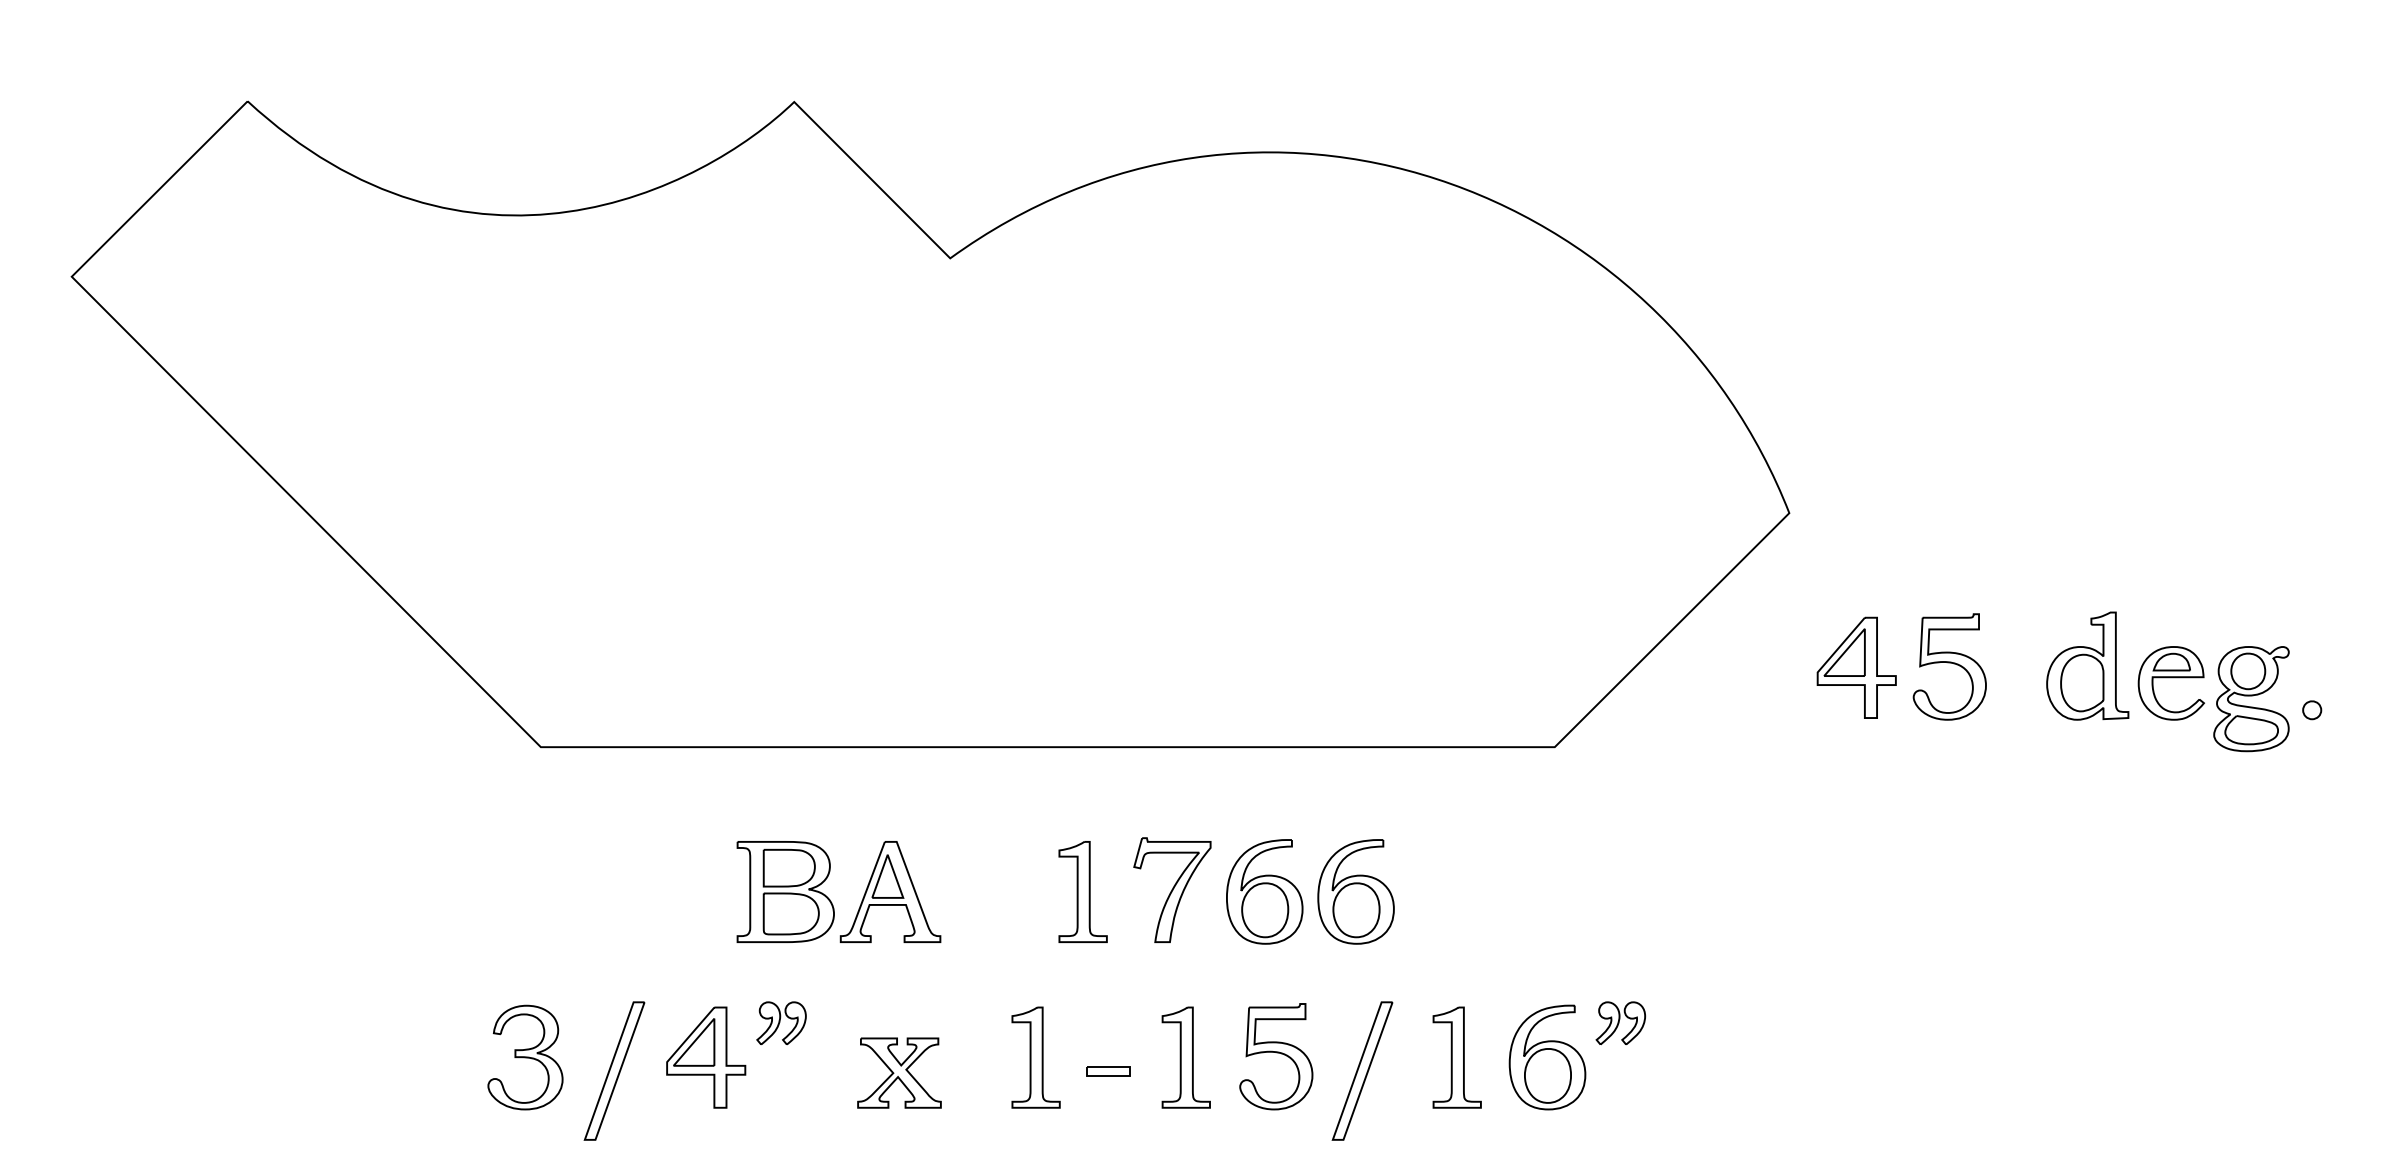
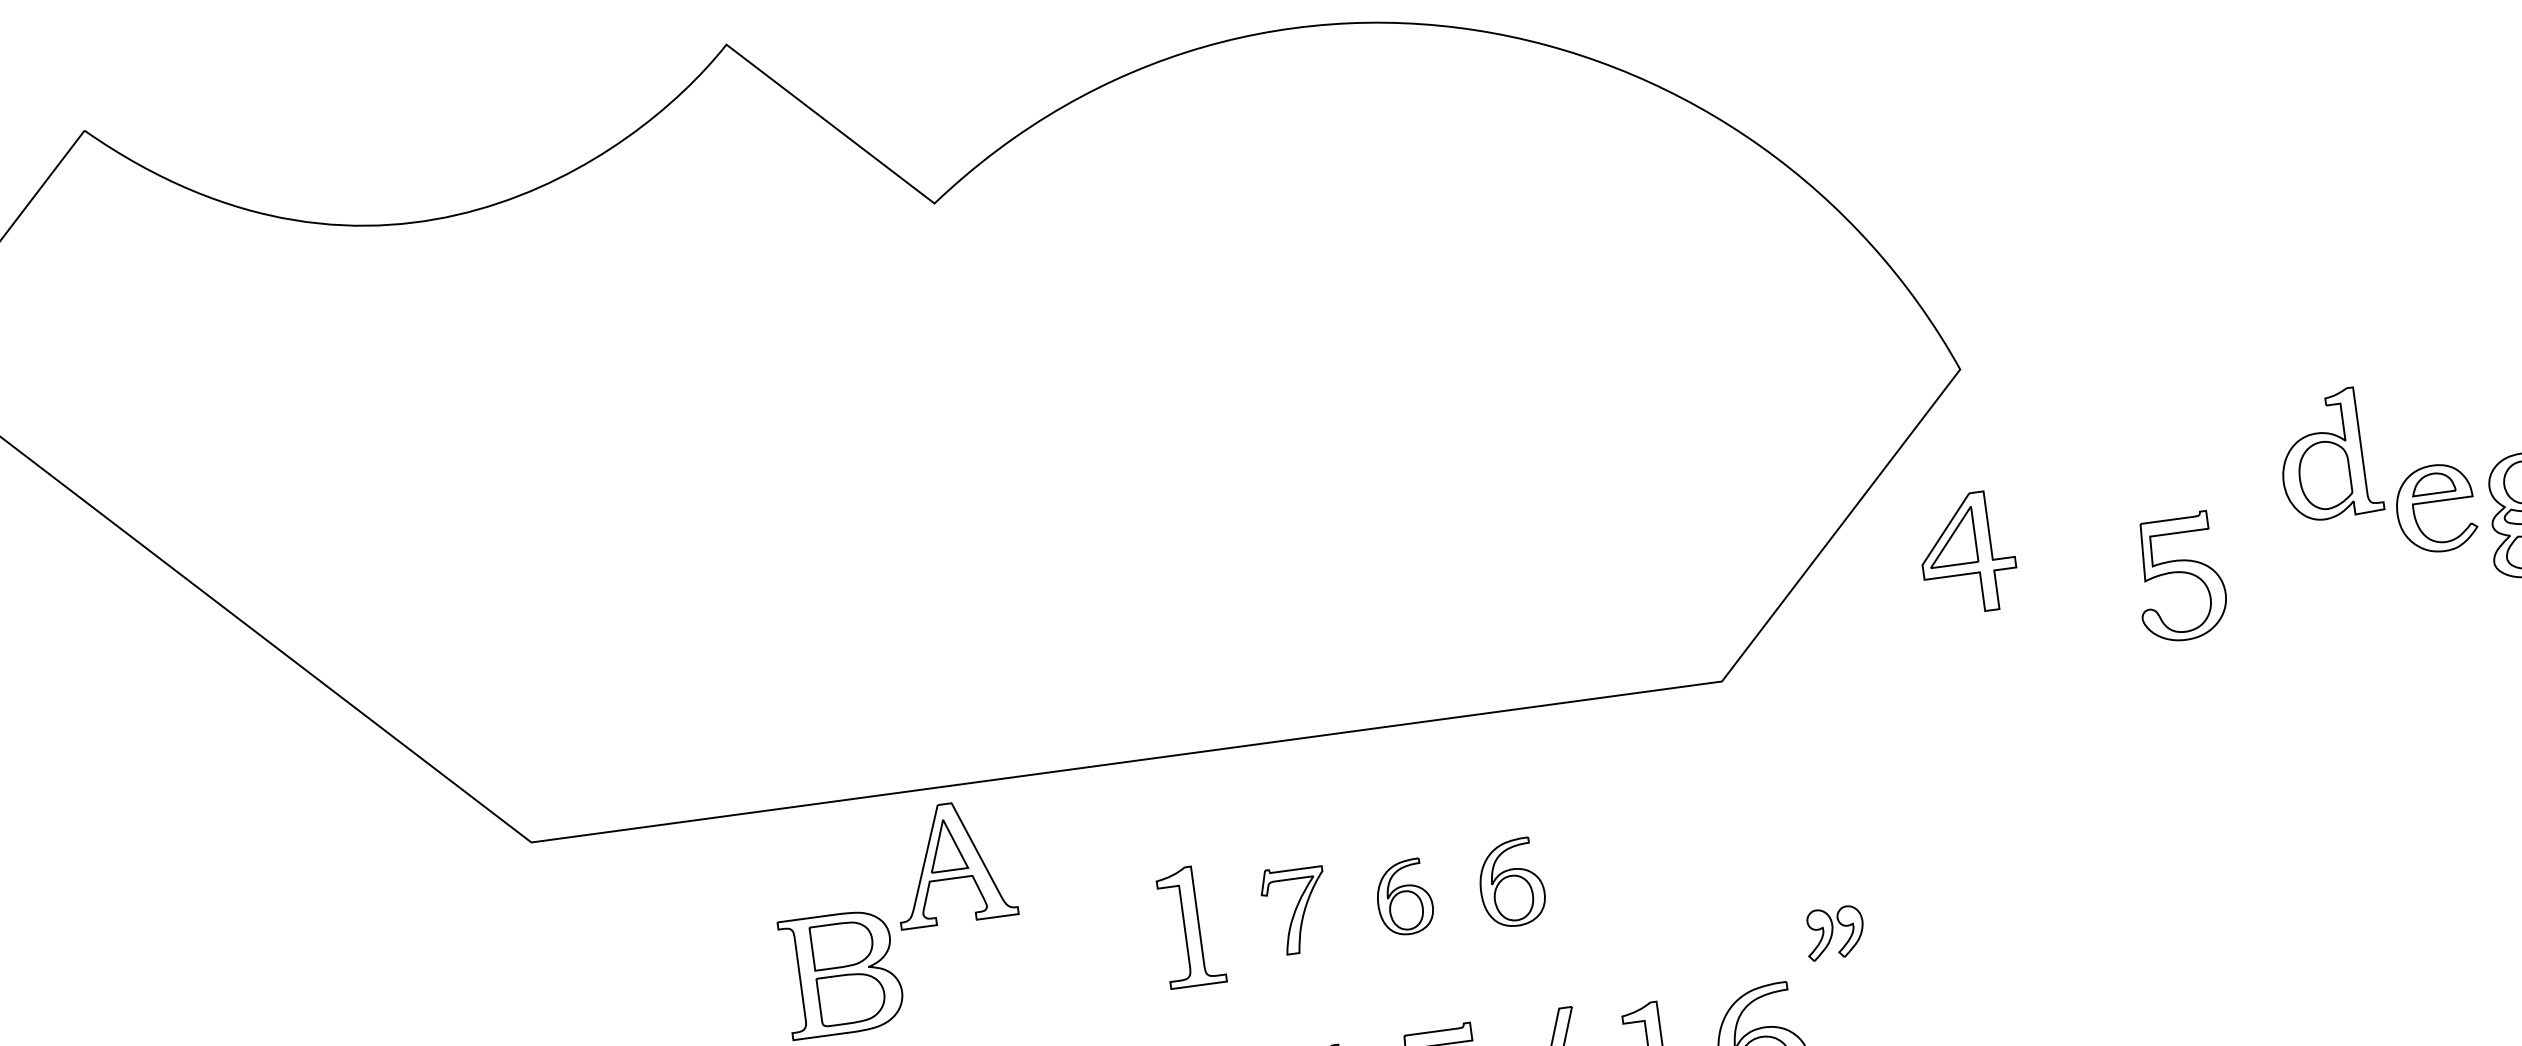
part: (2087, 665) -> (2328, 454), moved
part: (1949, 666) -> (2179, 576), moved
part: (1856, 667) -> (1967, 553), moved
part: (1172, 889) -> (1295, 909), size x0.7
part: (890, 891) -> (952, 862), moved
part: (1264, 891) -> (1404, 897), size x0.6
part: (1355, 891) -> (1510, 882), size x0.7
part: (1620, 1023) -> (1834, 933), moved

